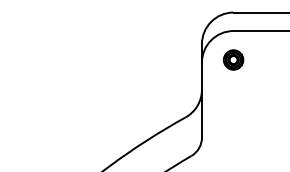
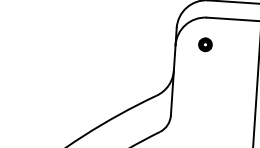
part: (233, 59) -> (205, 44), size x0.7

